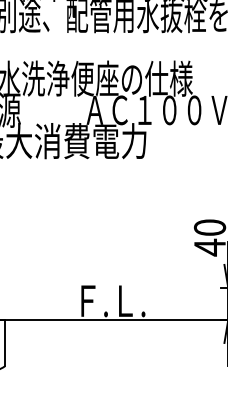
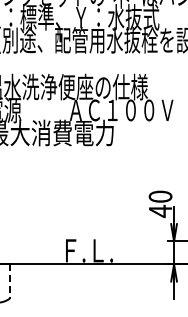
line: (4, 342) -> (9, 281), solid -> dashed

